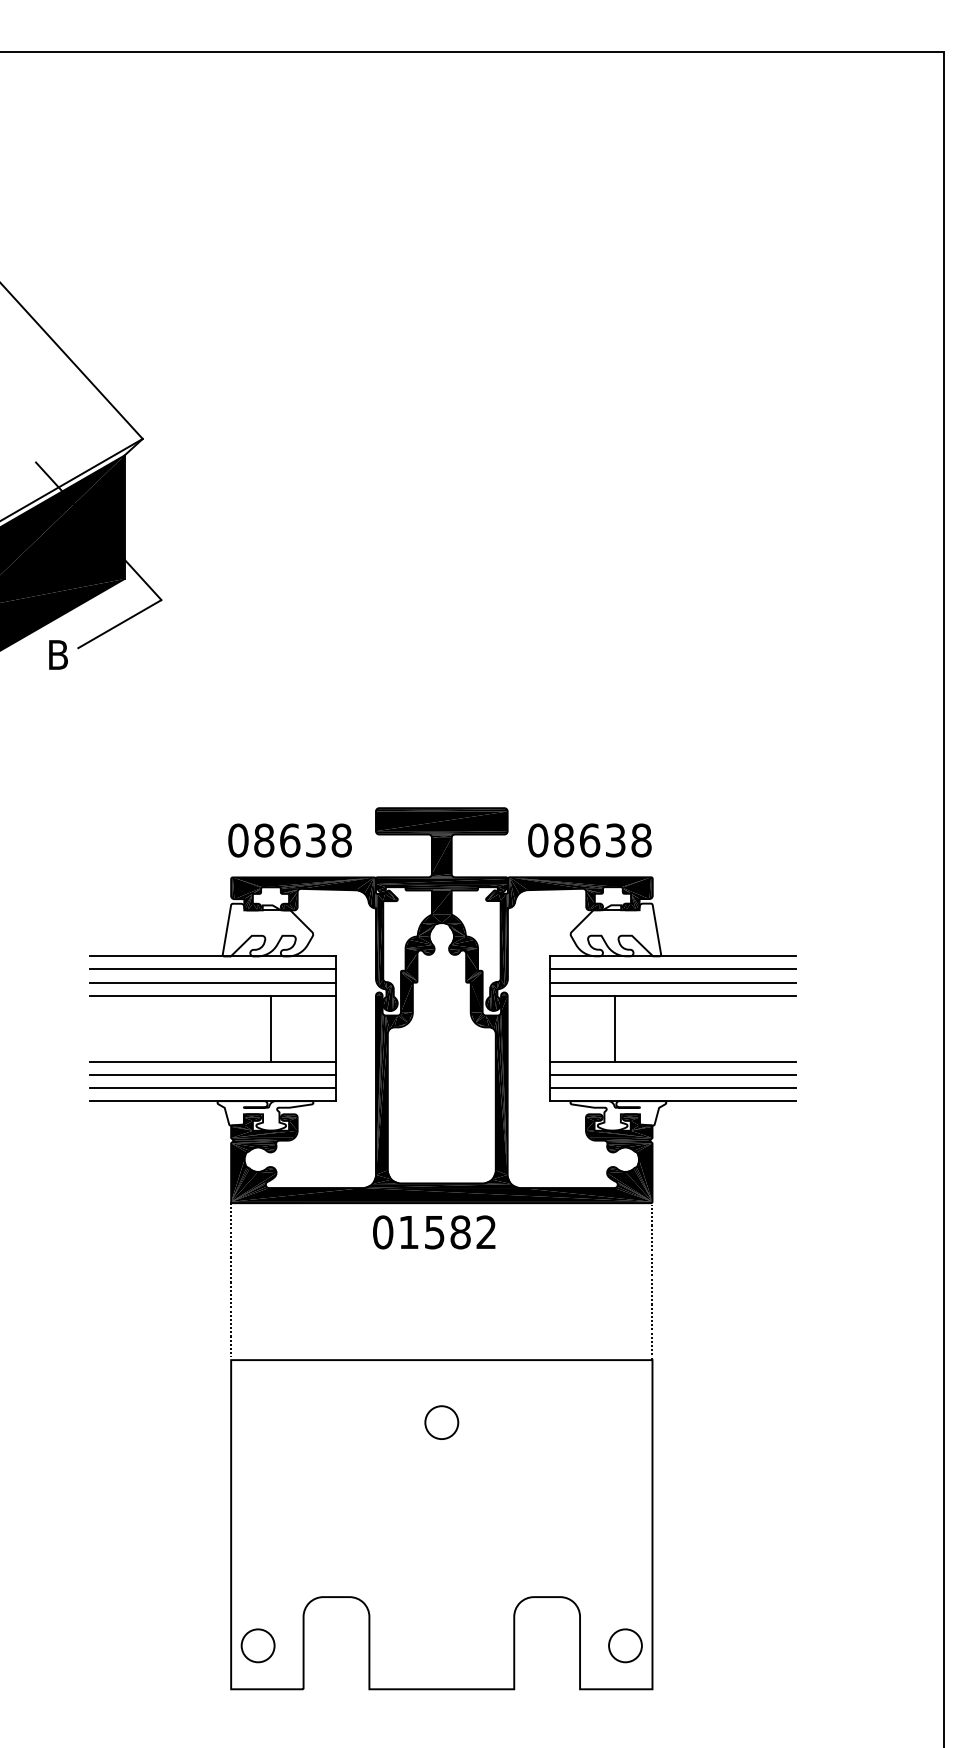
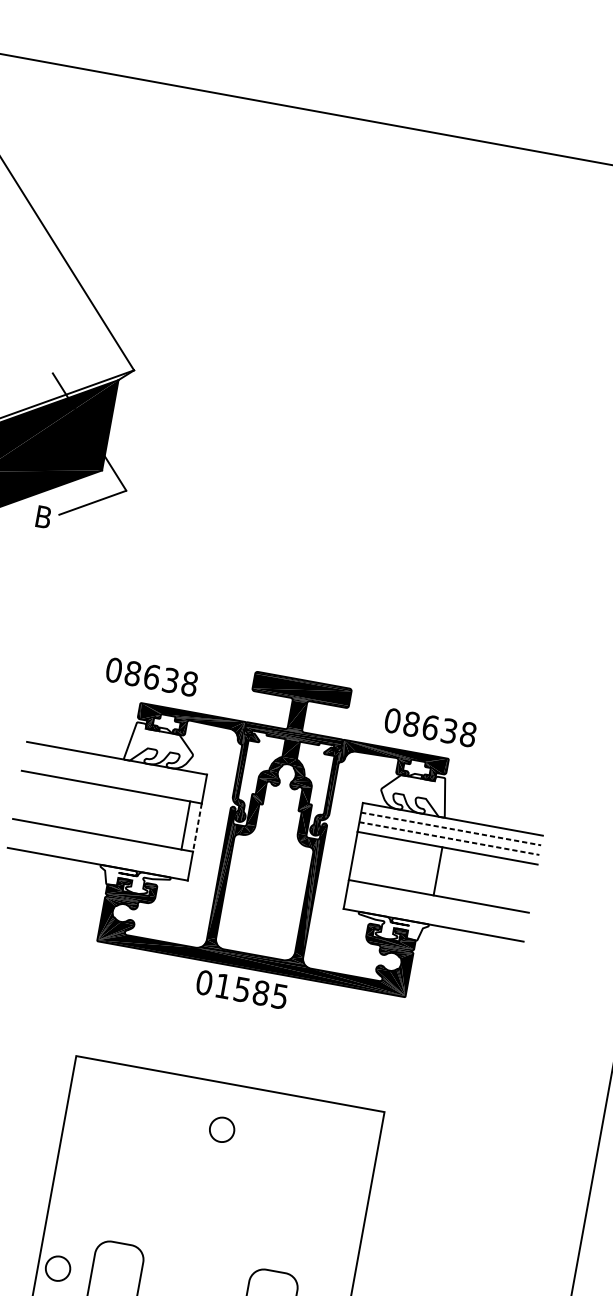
text: (289, 840) -> (151, 677), moved
text: (589, 840) -> (430, 727), moved
line: (213, 969) -> (115, 767), removed
line: (673, 969) -> (451, 829), solid -> dashed
line: (213, 982) -> (113, 777), removed
line: (673, 982) -> (450, 838), solid -> dashed
line: (270, 1028) -> (185, 825), moved
line: (336, 1028) -> (197, 827), solid -> dashed
line: (615, 1028) -> (438, 871), moved
line: (213, 1074) -> (101, 844), removed
line: (672, 1074) -> (437, 905), removed
line: (213, 1087) -> (99, 854), removed
line: (672, 1087) -> (435, 915), removed
text: (485, 1232) -> (279, 996), 01582 -> 01585
line: (231, 1278) -> (87, 996), removed
line: (652, 1282) -> (394, 1055), removed

